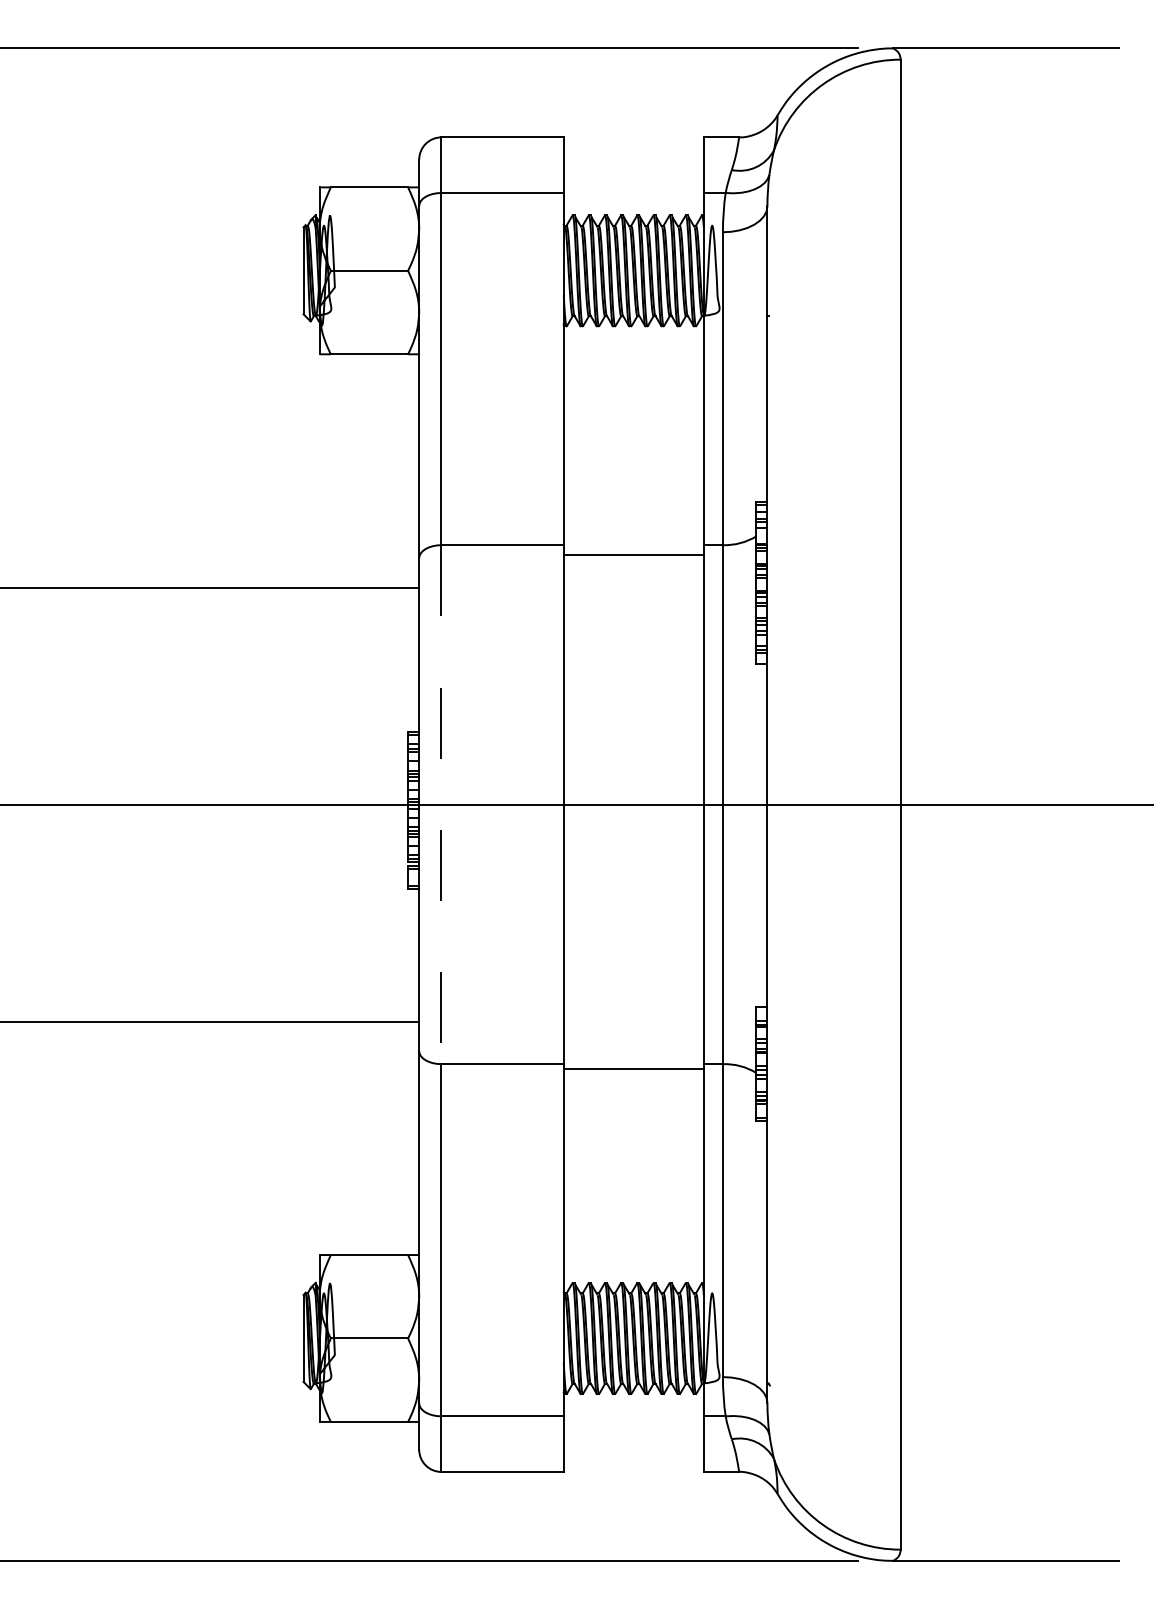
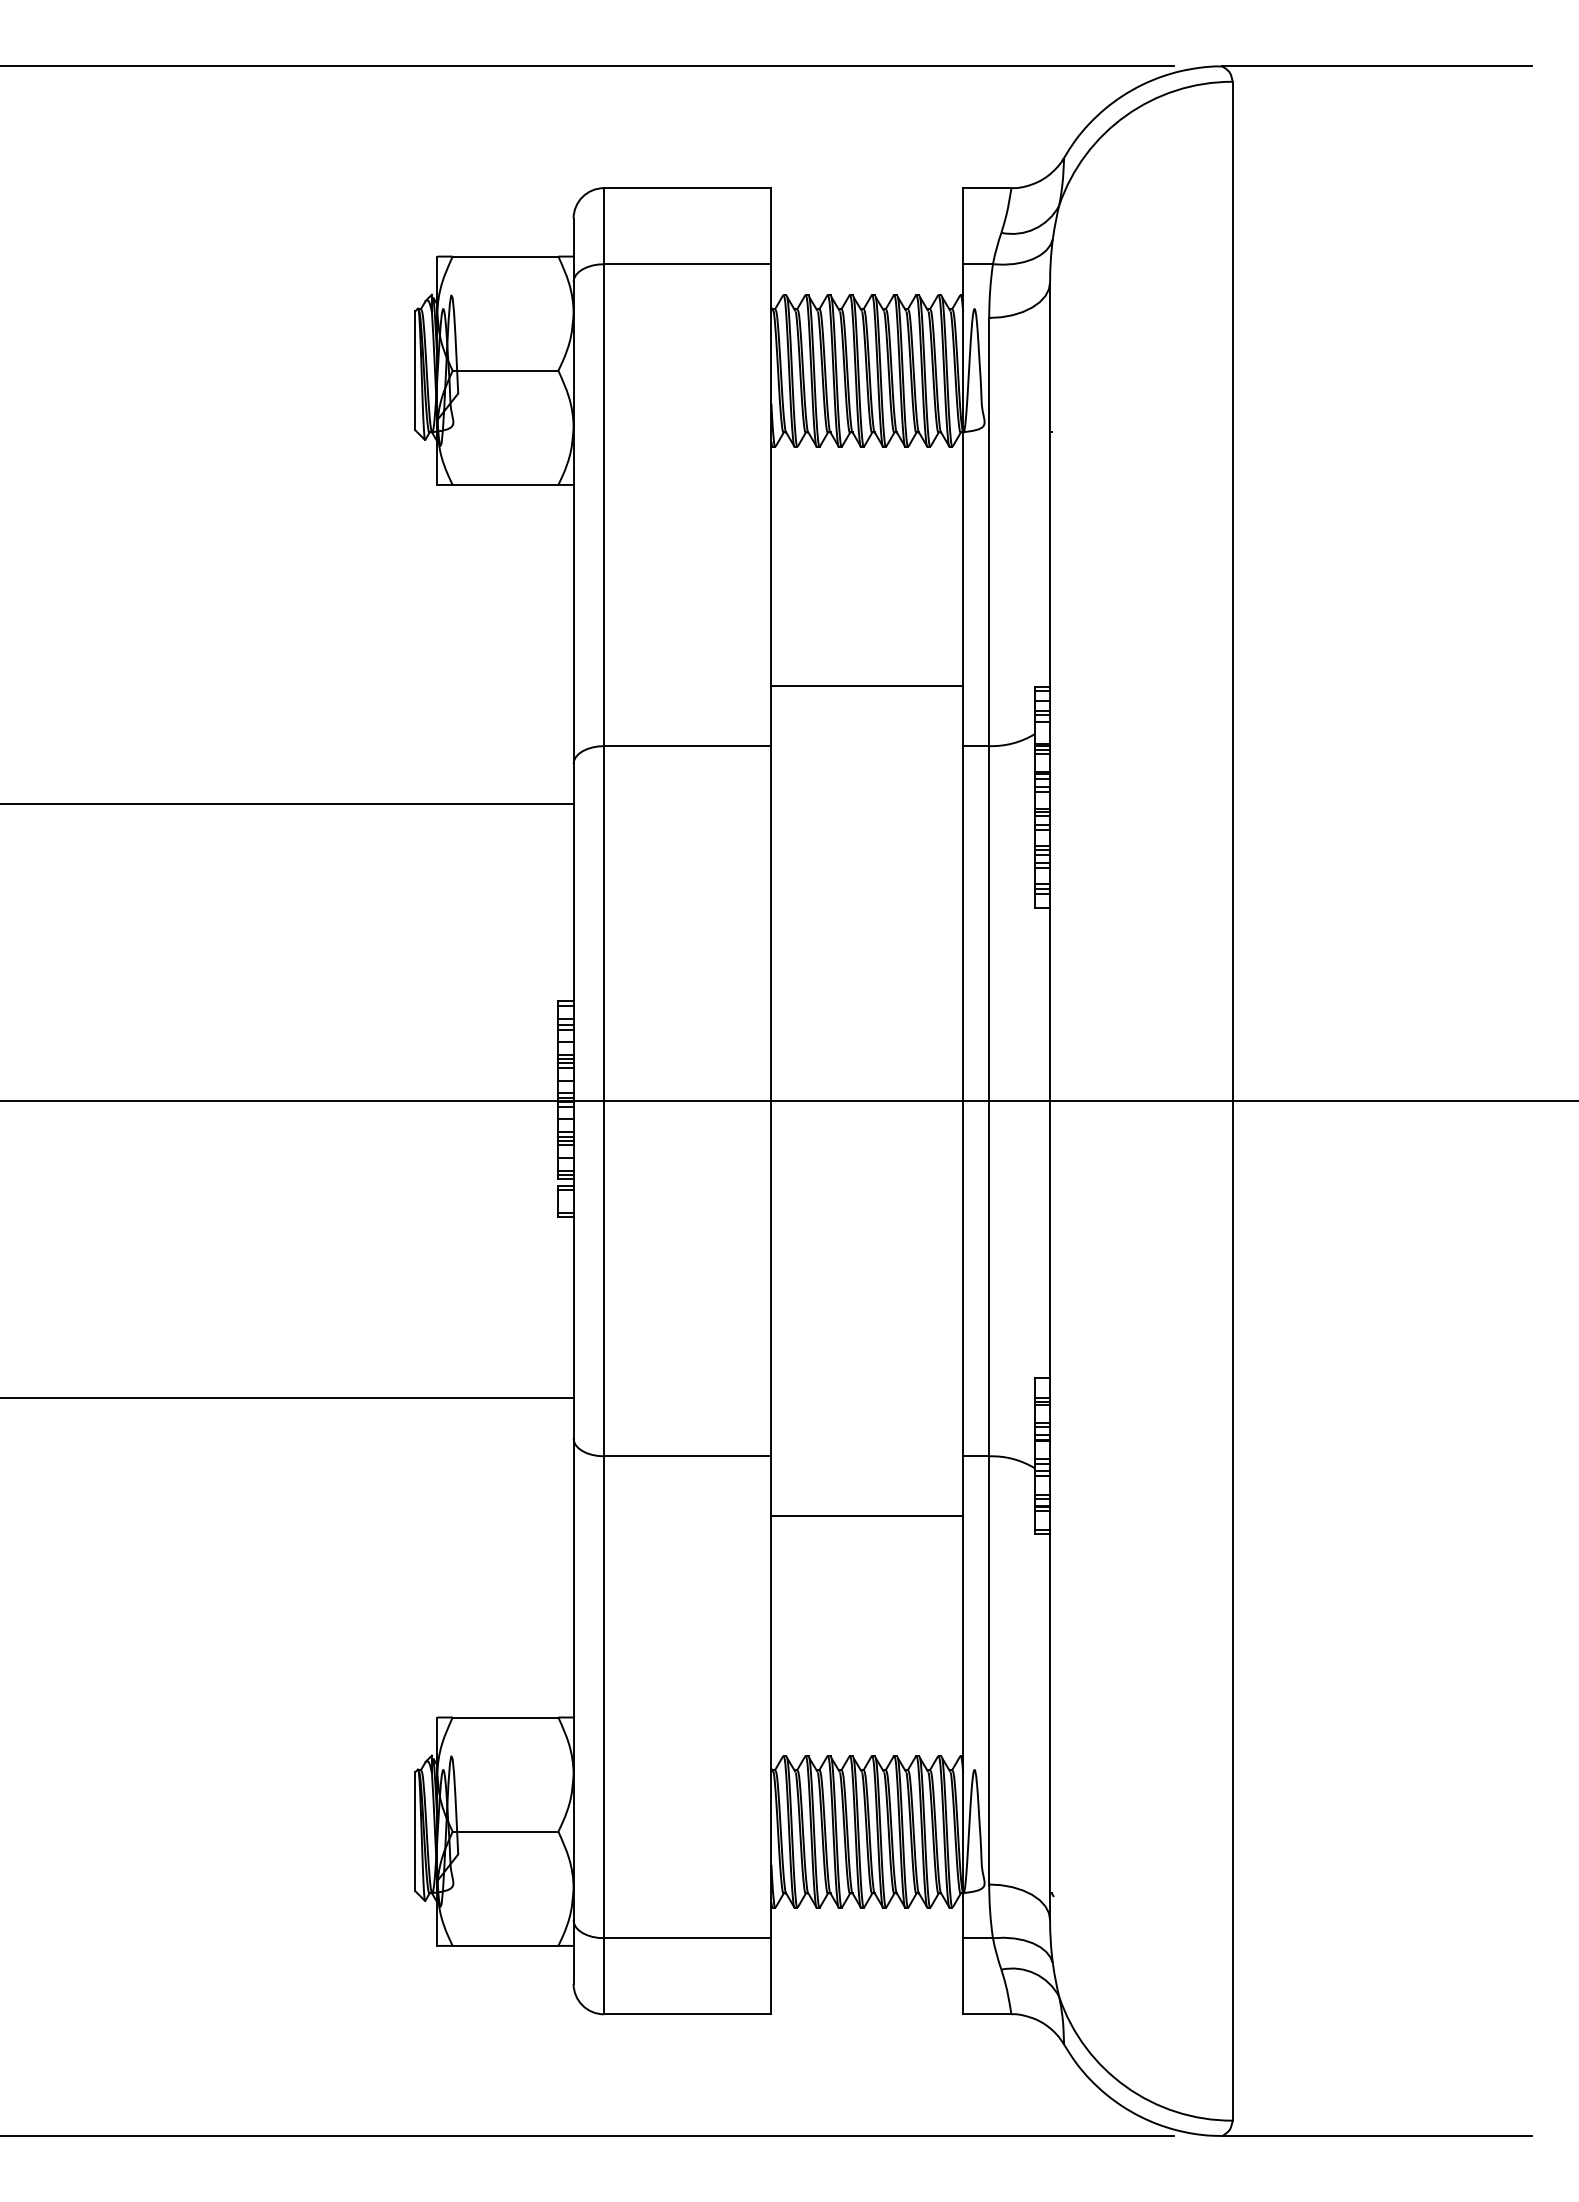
line: (634, 554) -> (867, 686), moved
line: (441, 804) -> (604, 1101), dashed -> solid
line: (634, 1069) -> (867, 1516), moved

